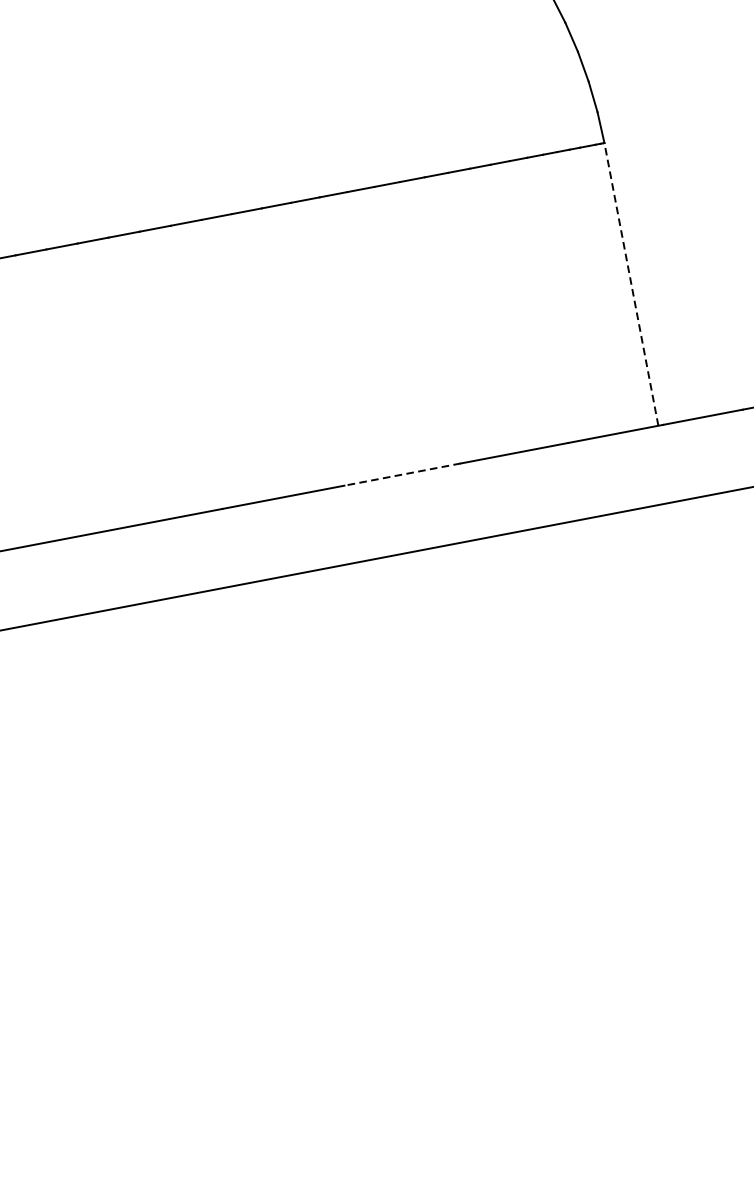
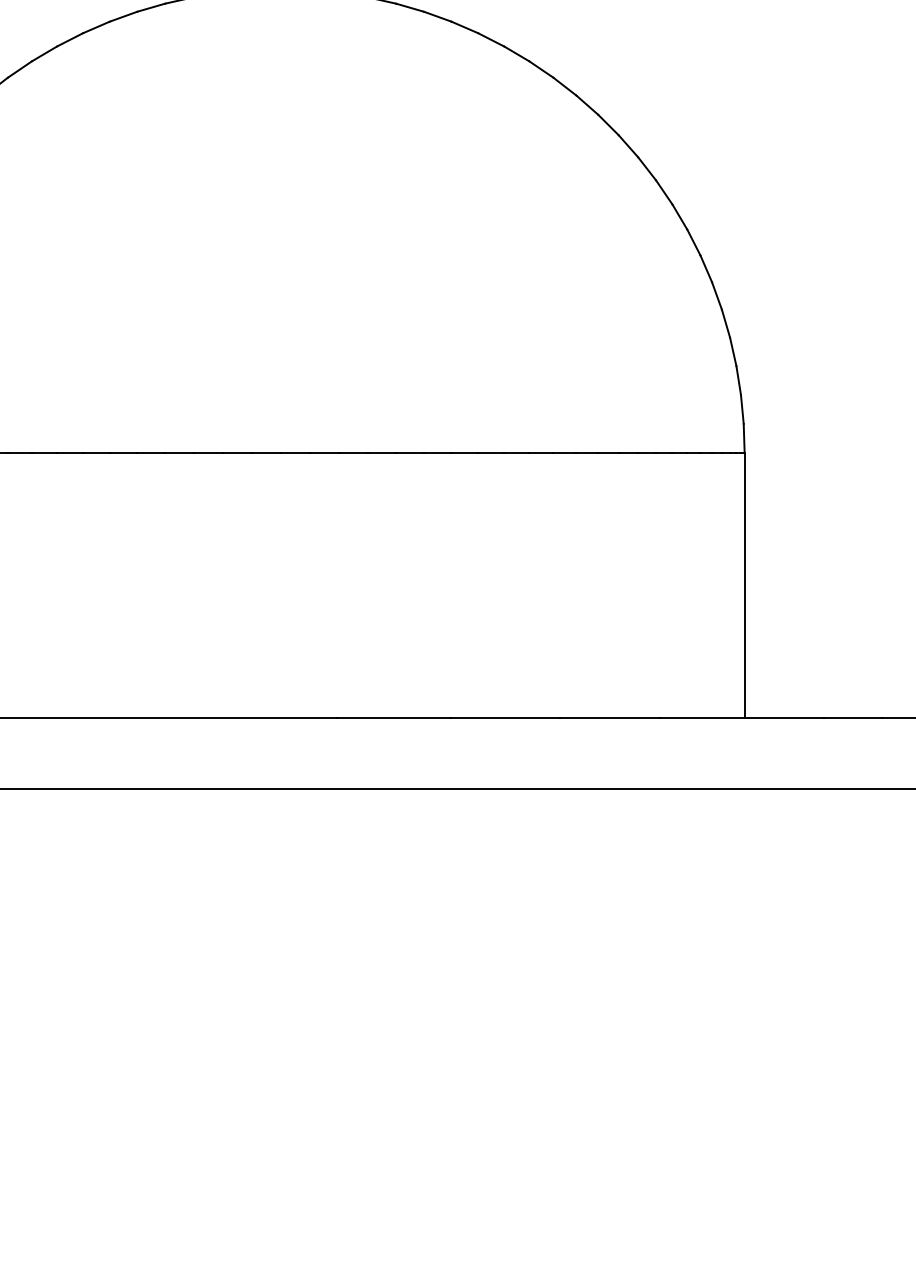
line: (631, 283) -> (744, 584), dashed -> solid
line: (401, 474) -> (504, 717), dashed -> solid

